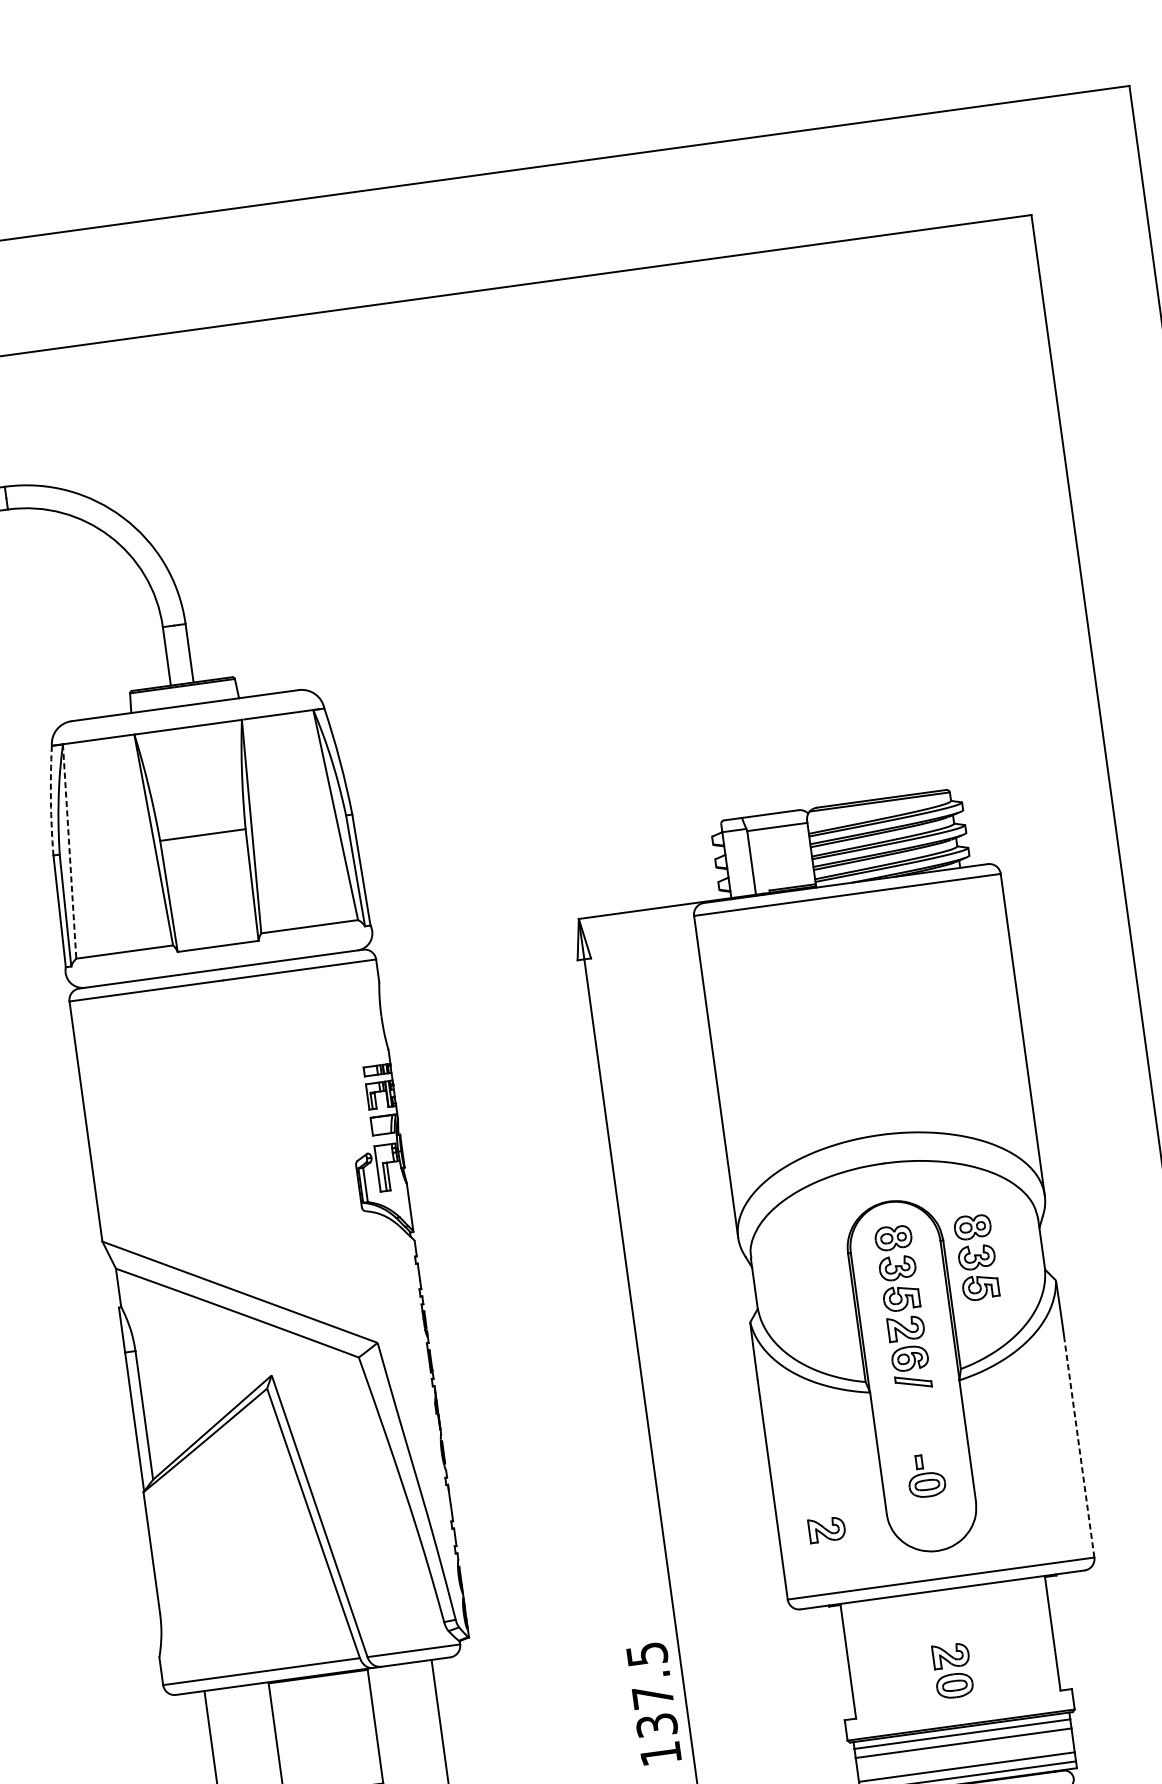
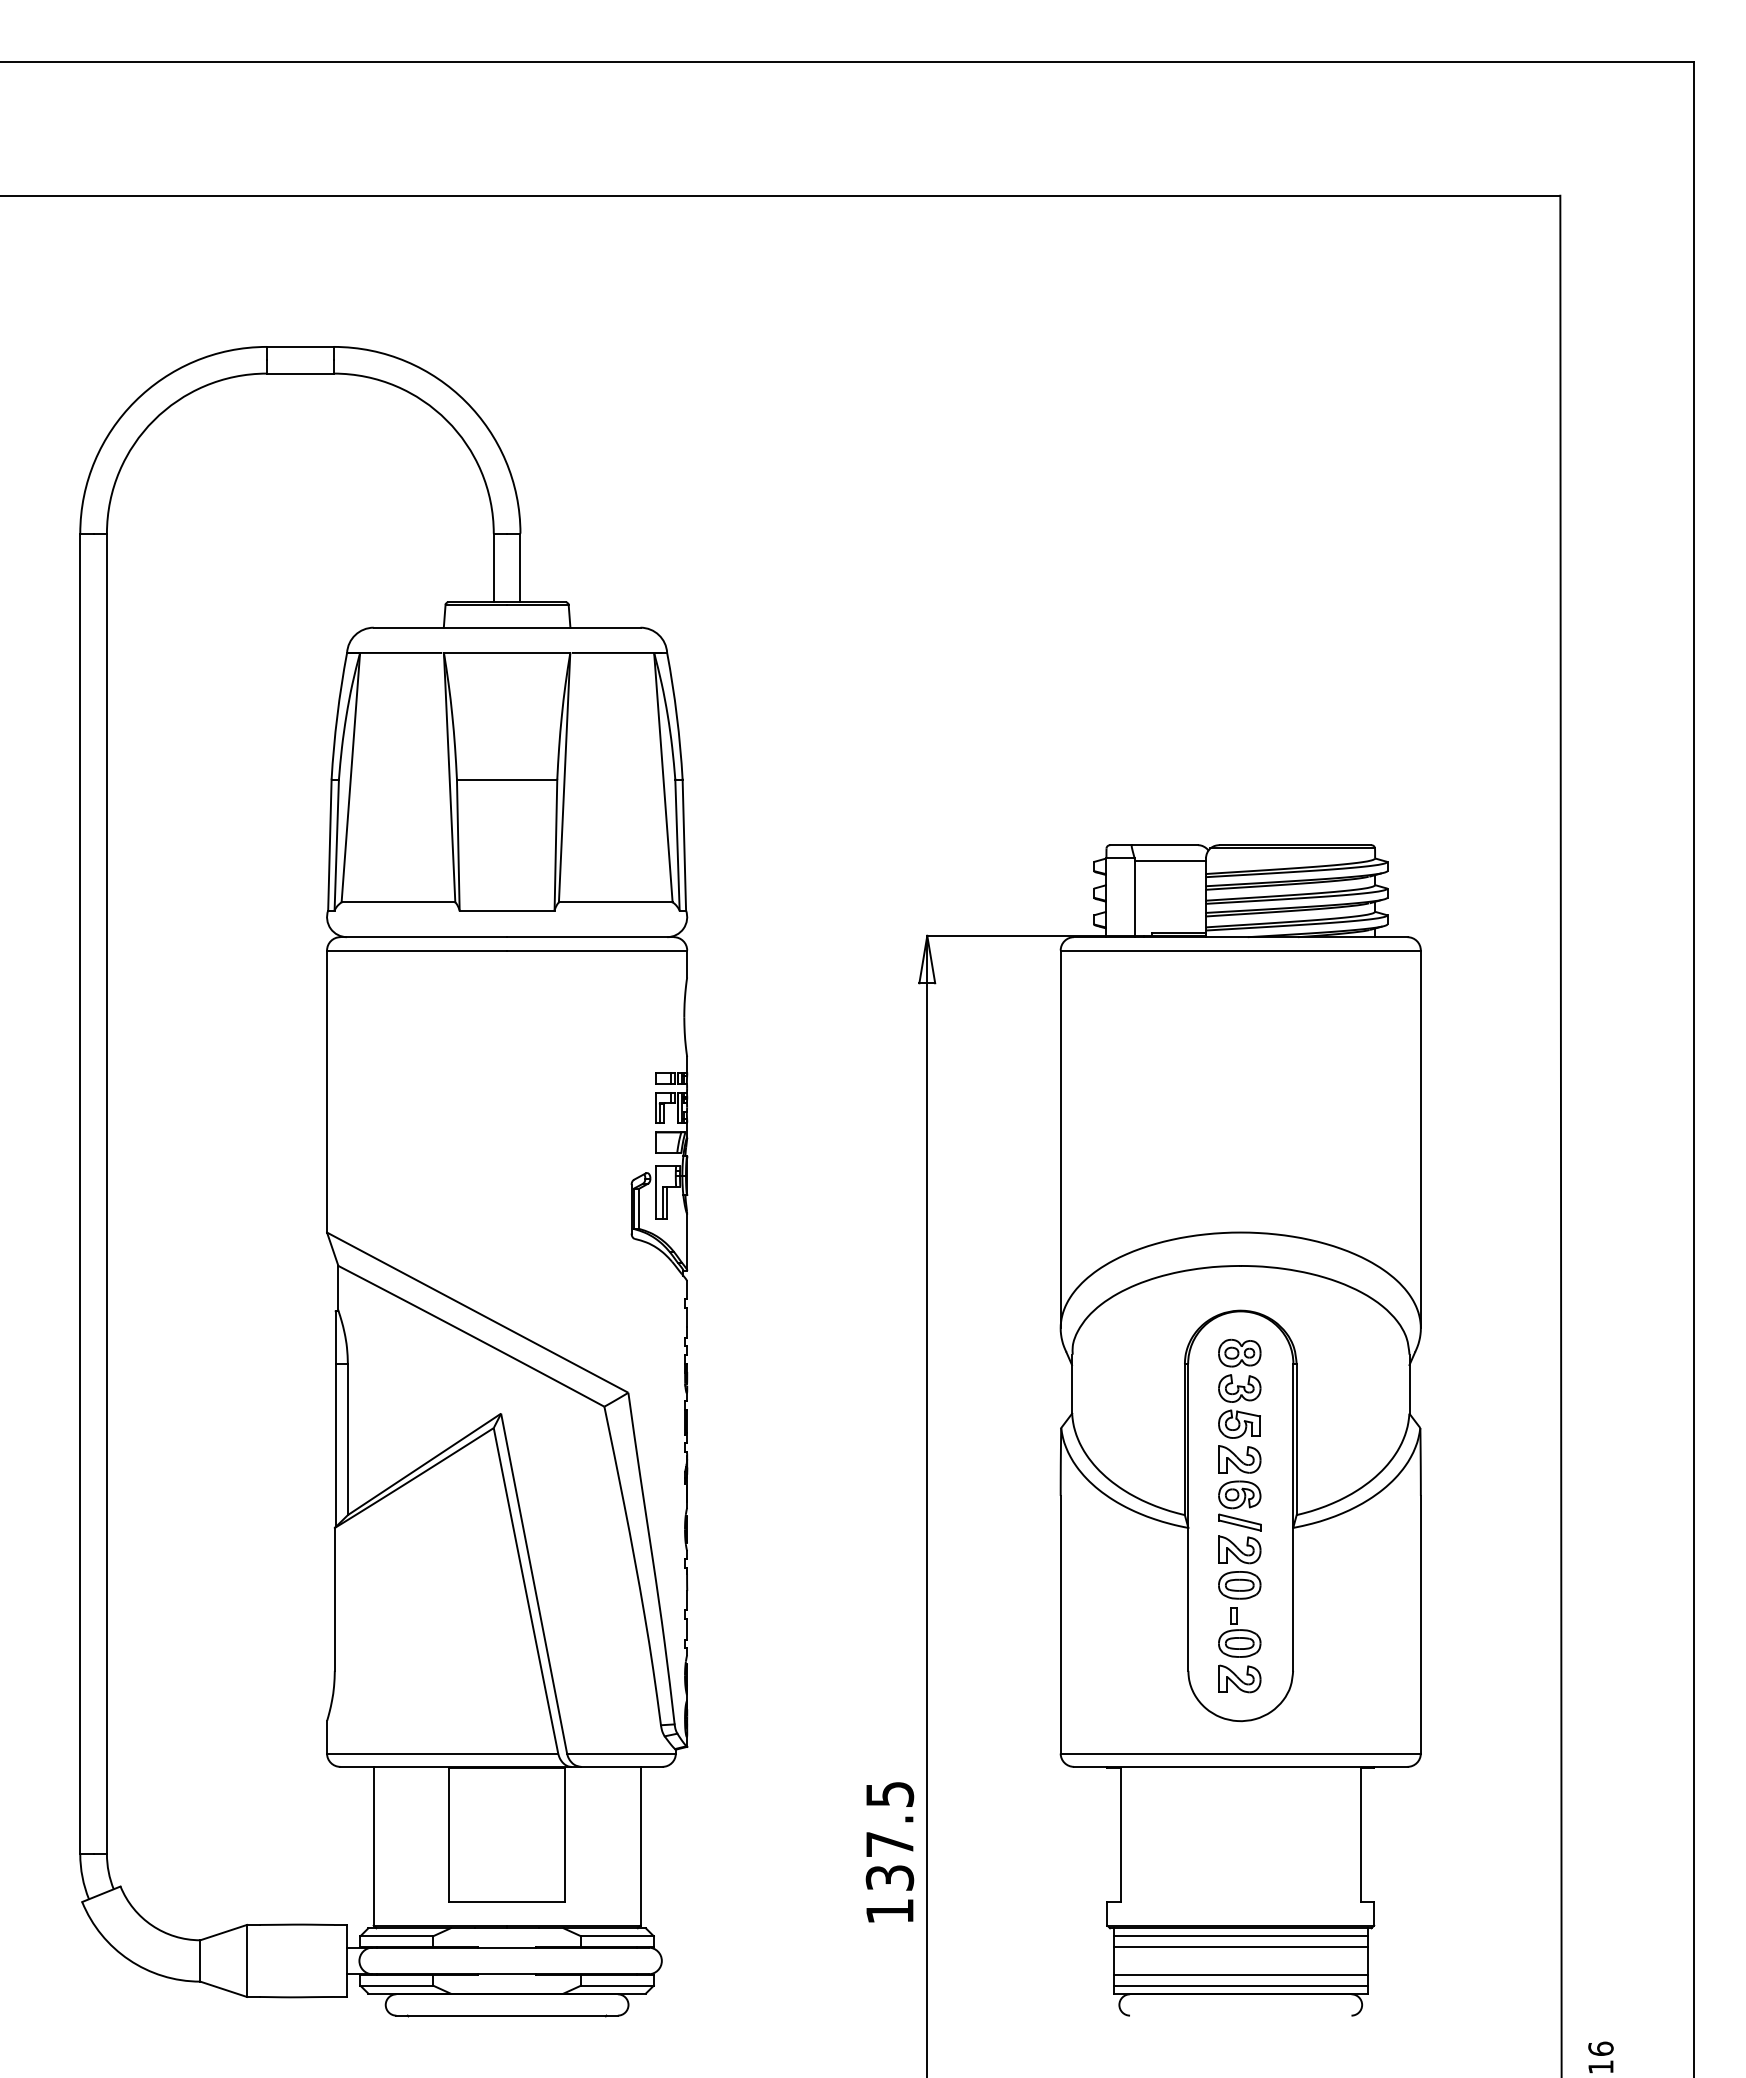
arc: (51, 801) -> (337, 716), dashed -> solid
line: (69, 851) -> (350, 777), dashed -> solid
part: (976, 1257) -> (1332, 1388), removed
line: (1079, 1447) -> (1420, 1624), dashed -> solid
part: (826, 1529) -> (1239, 1678), moved
part: (952, 1670) -> (1239, 1567), moved

